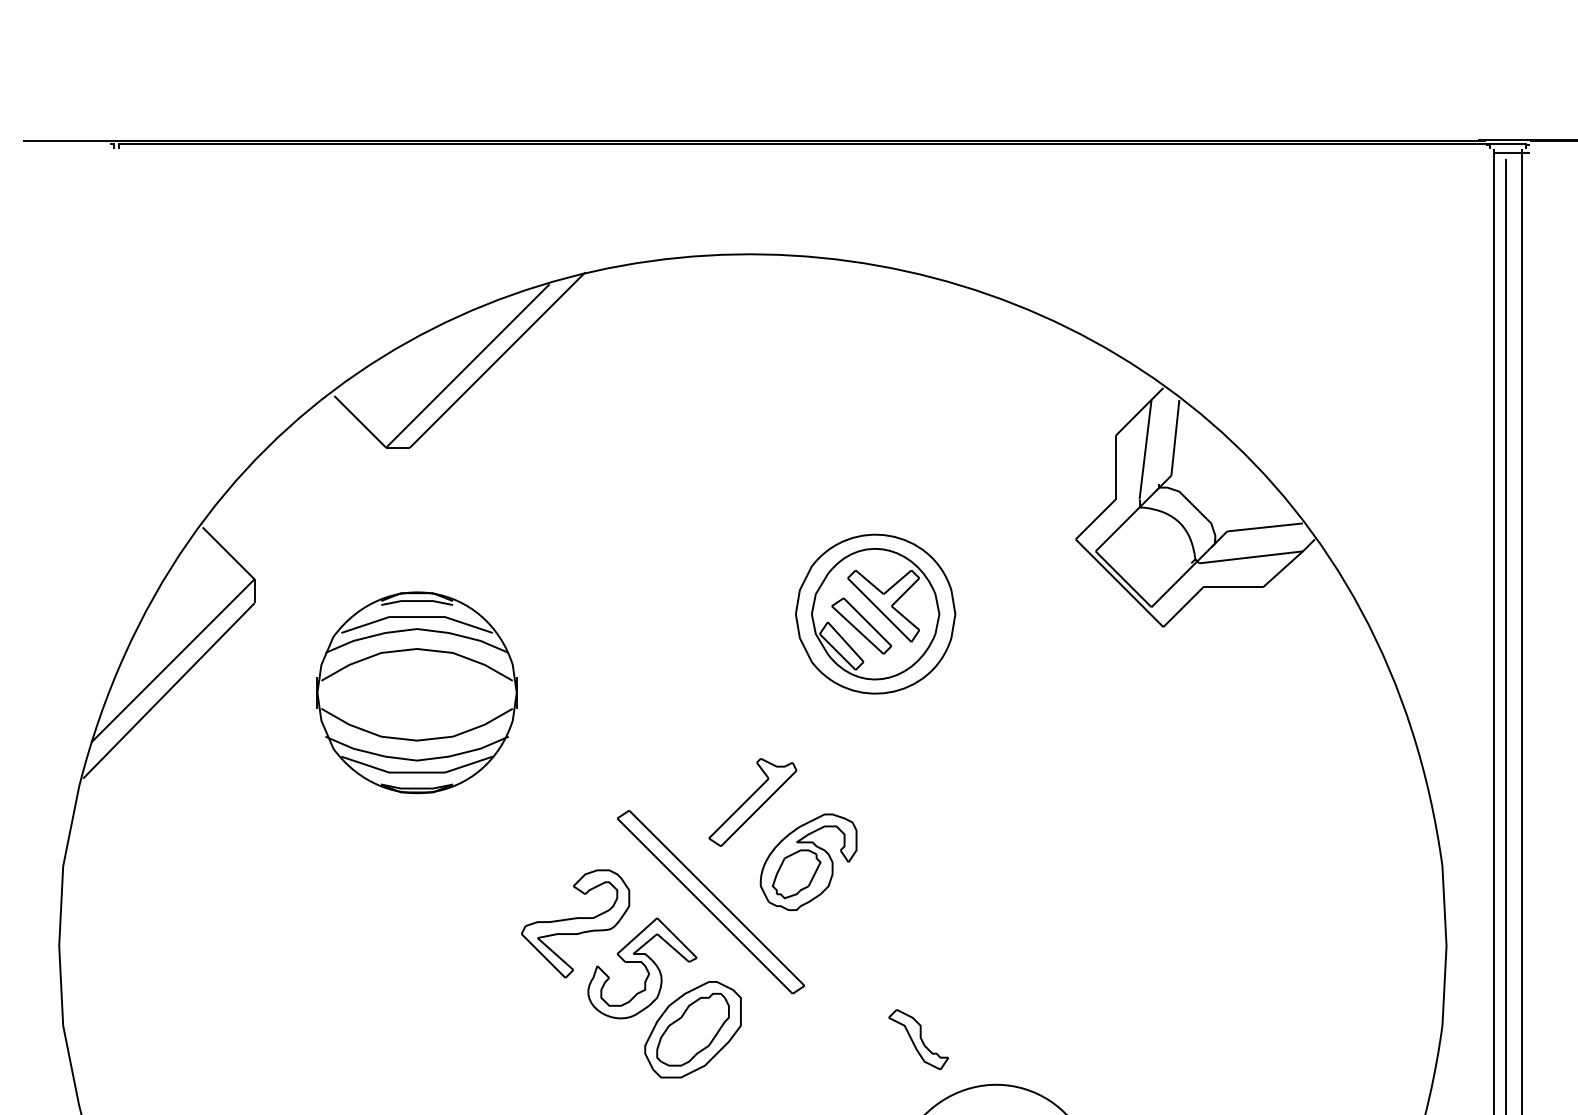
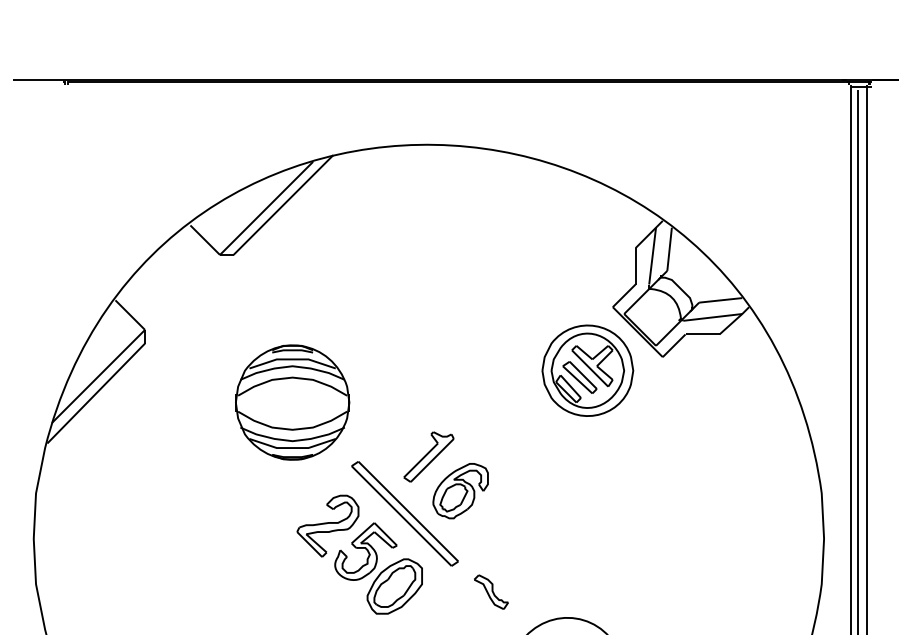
part: (875, 613) -> (587, 370), moved
part: (416, 692) -> (292, 402), moved
part: (918, 1038) -> (491, 591), moved

